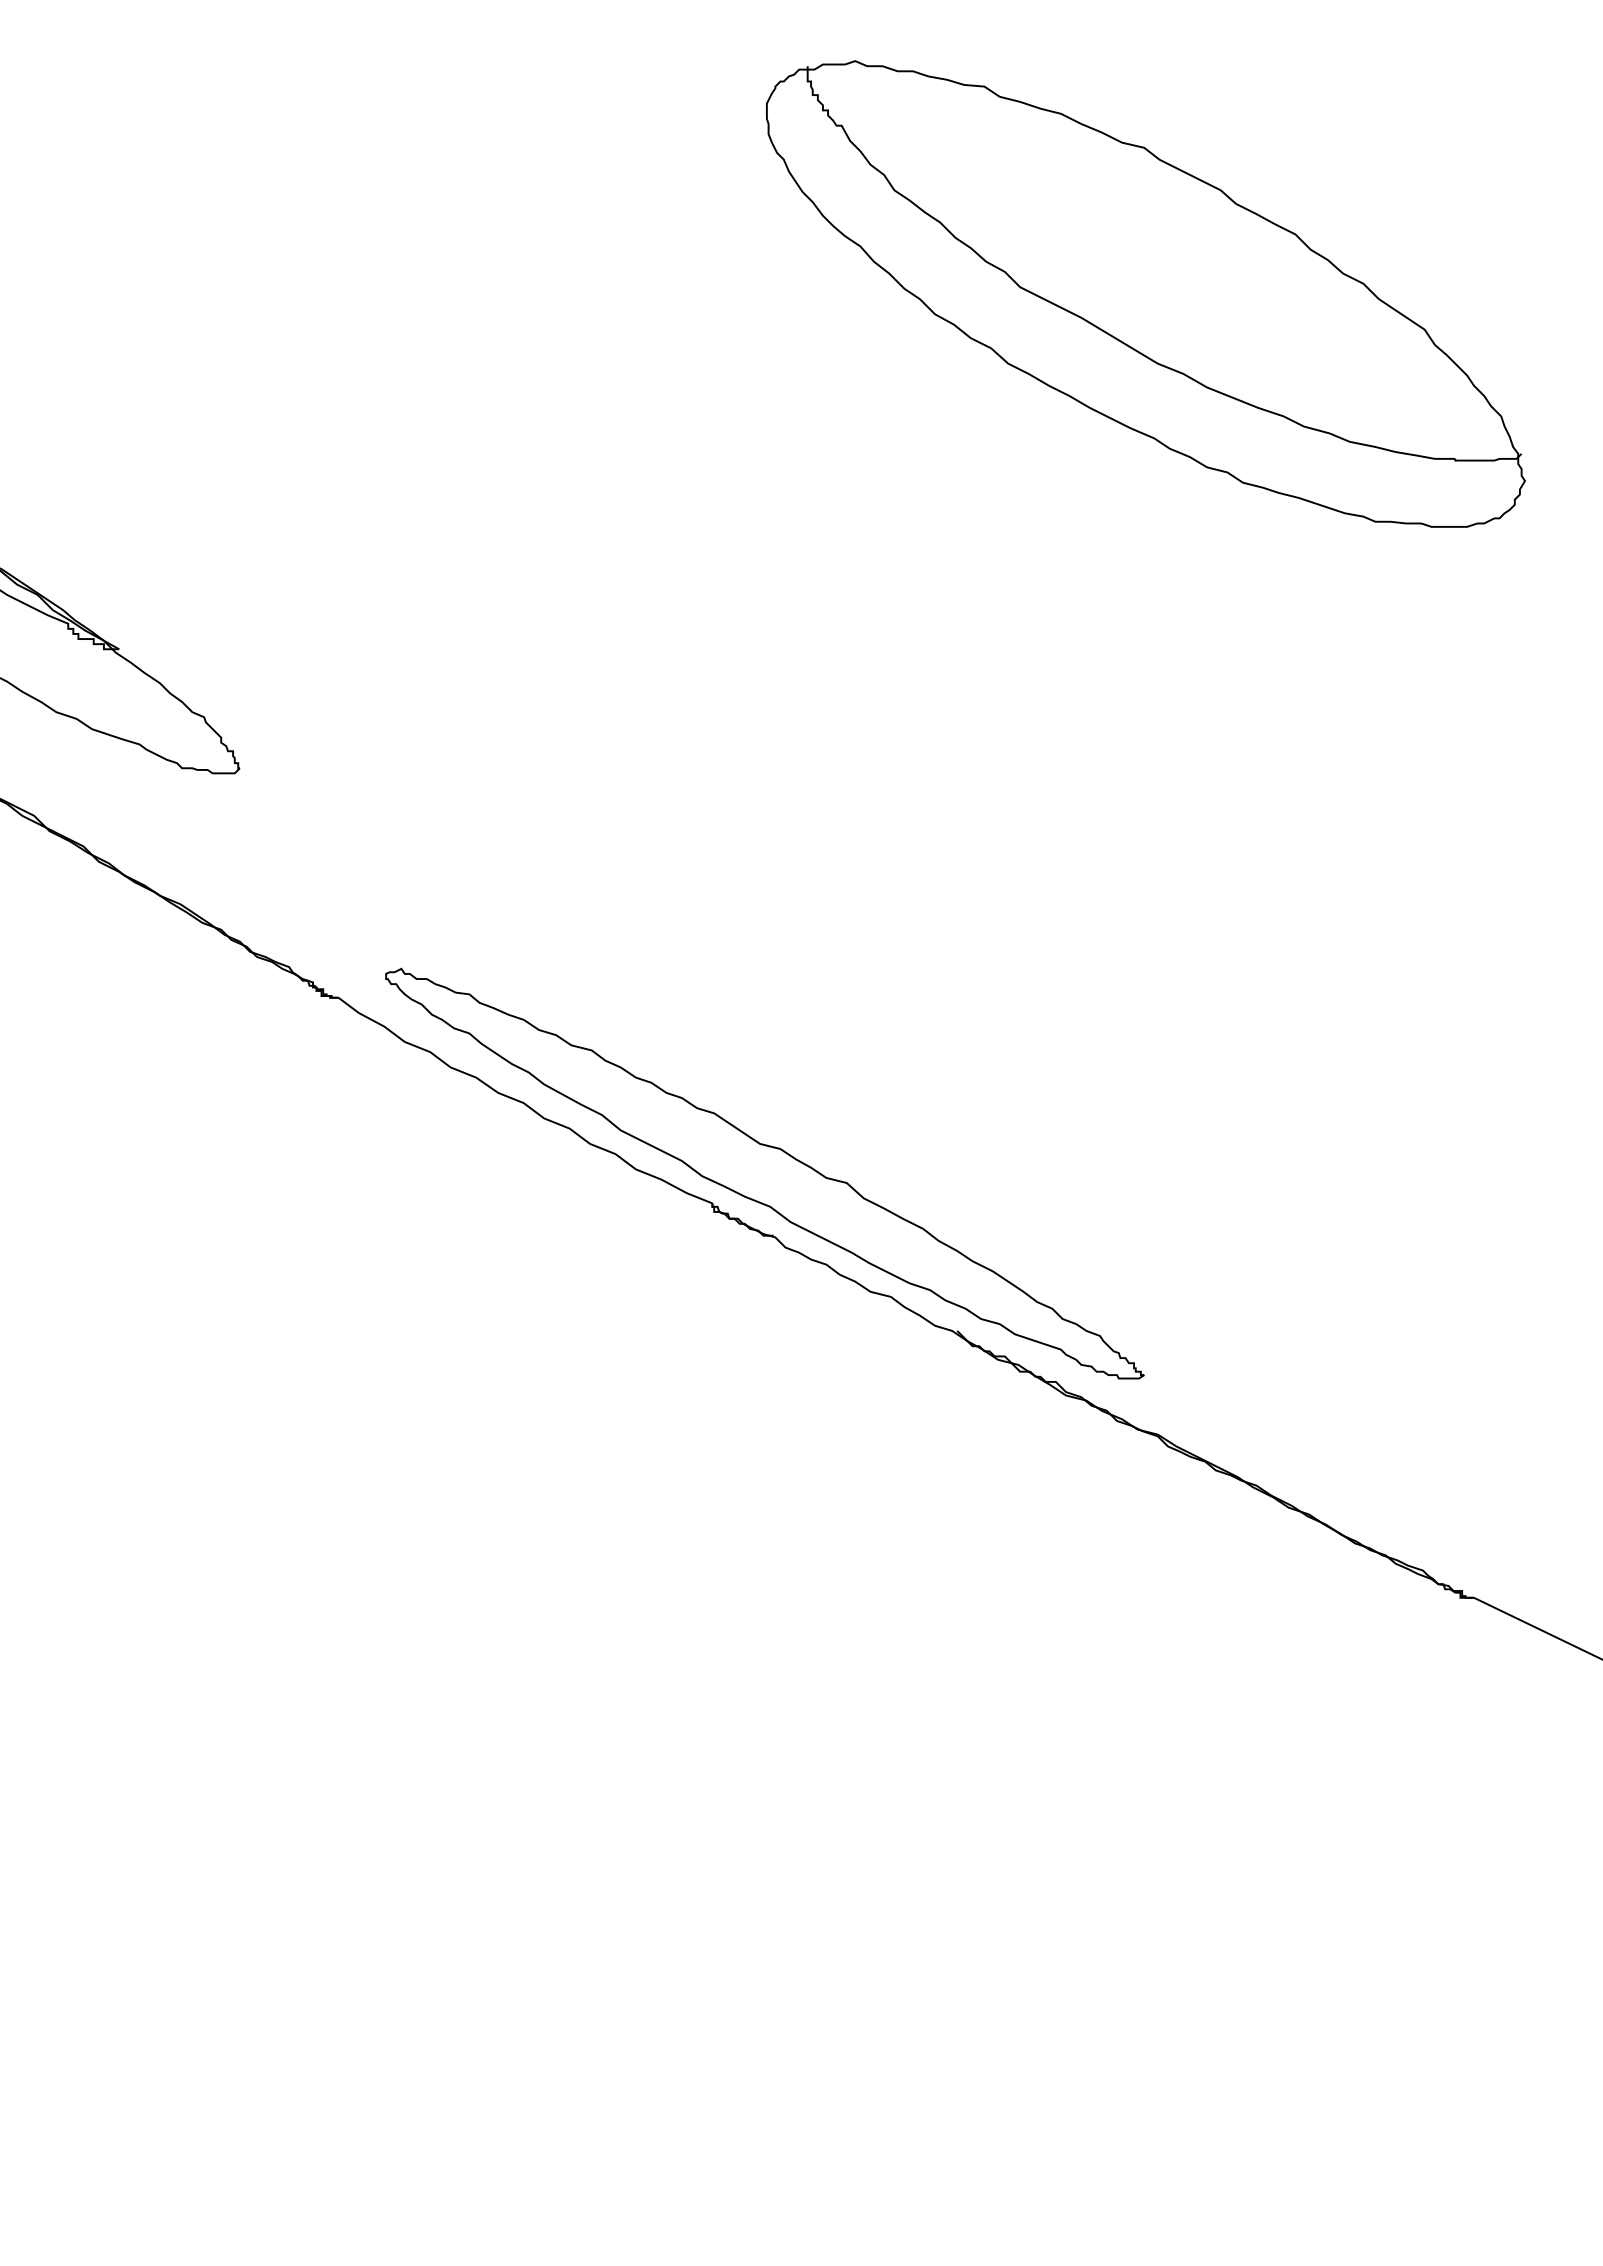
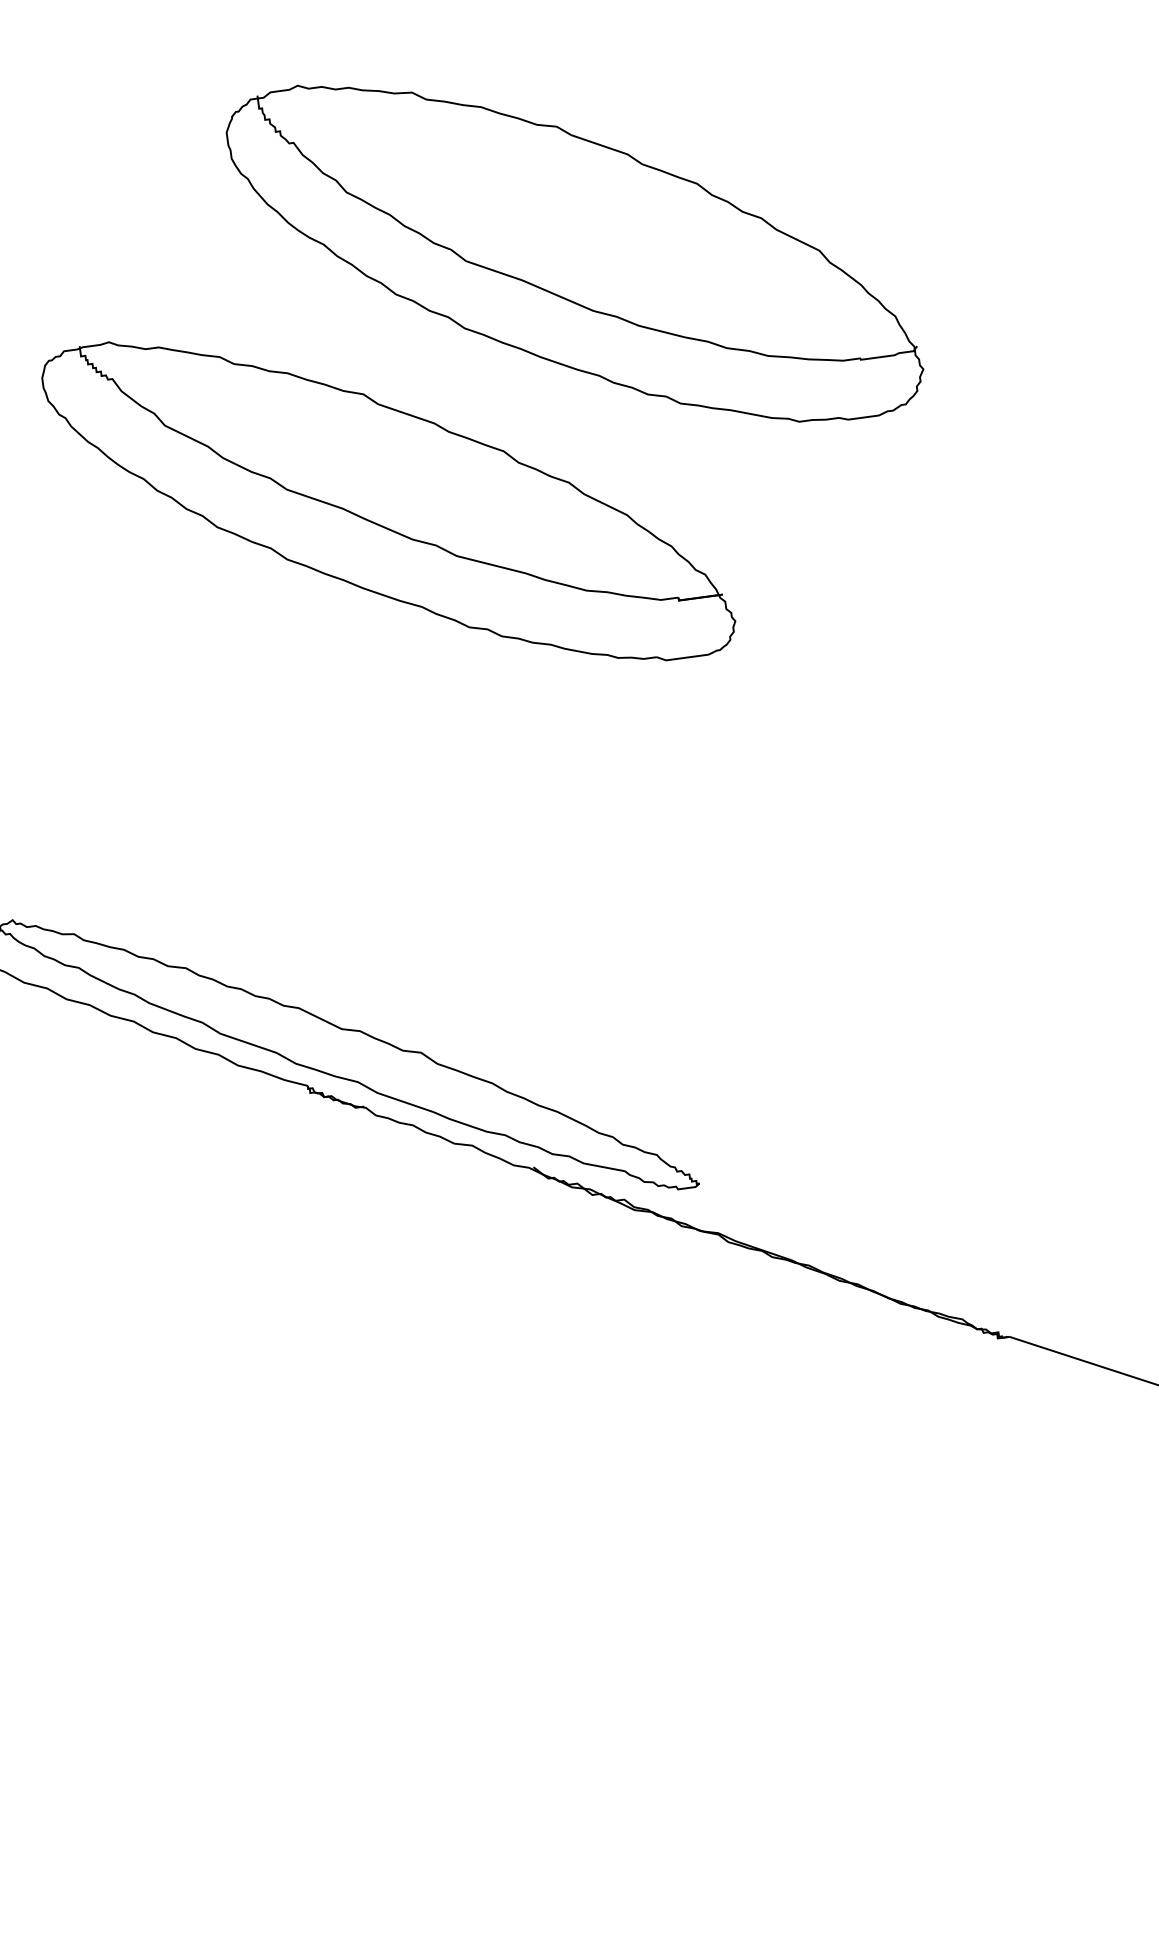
part: (894, 548) -> (388, 500), added

